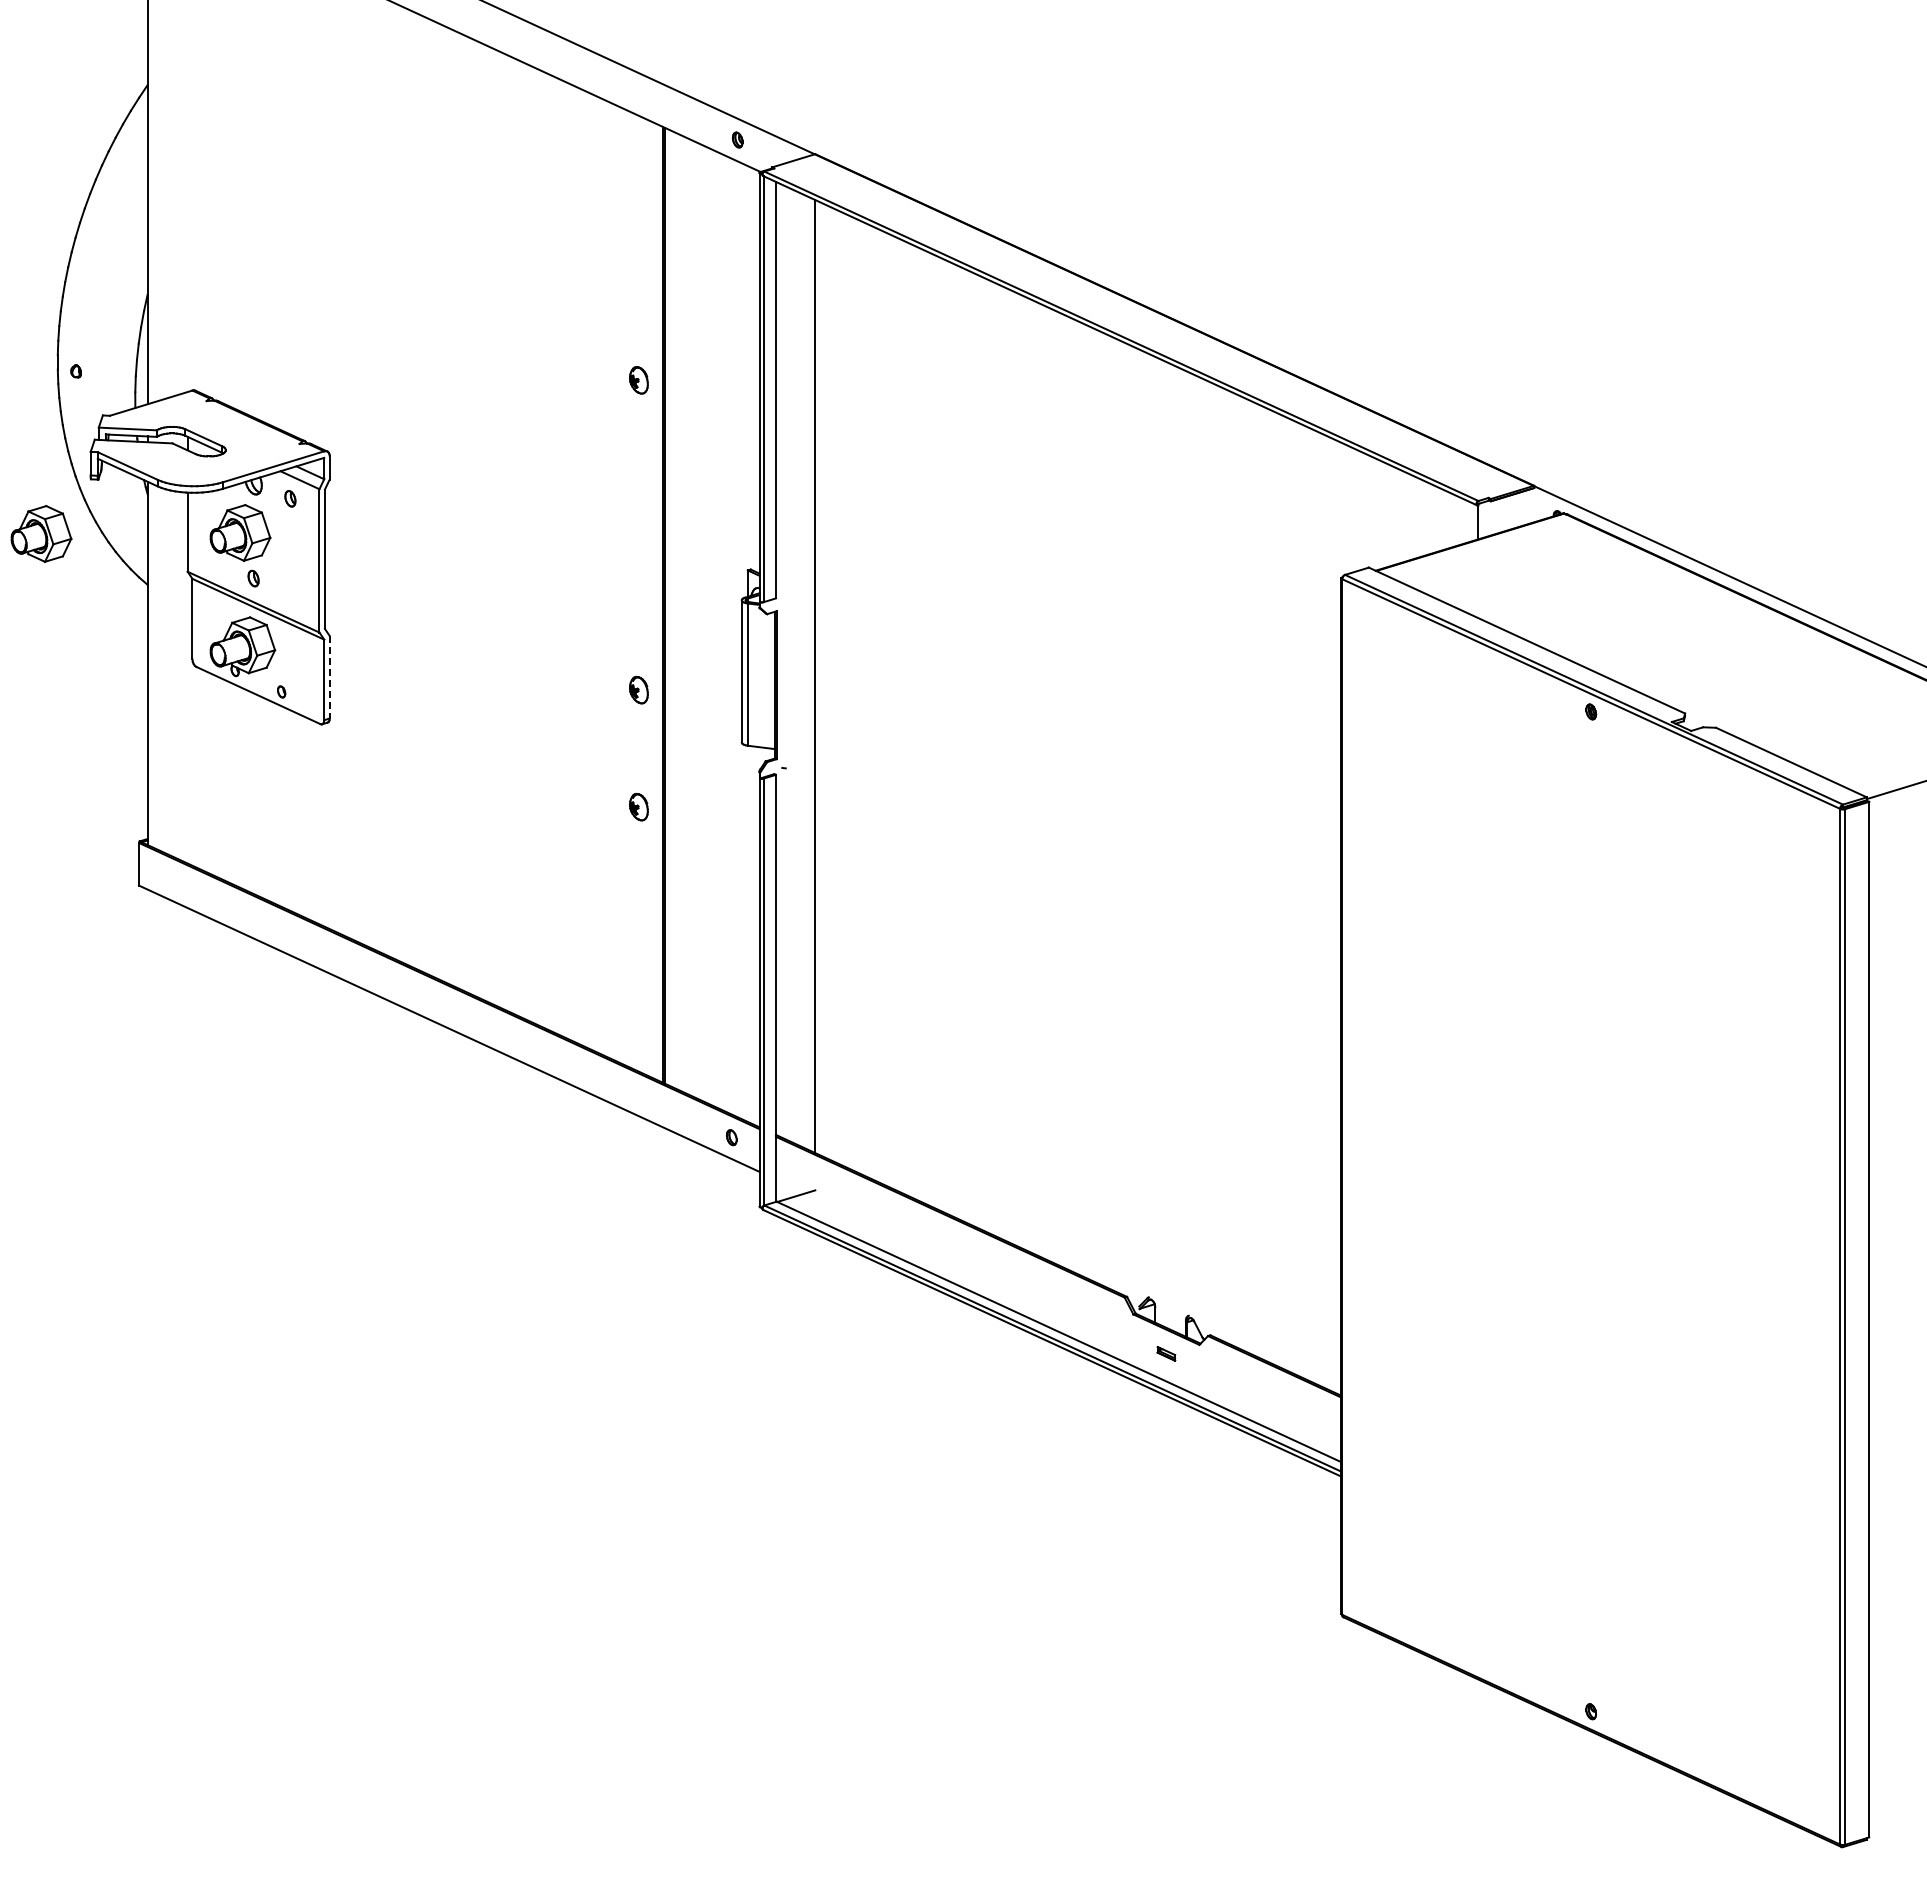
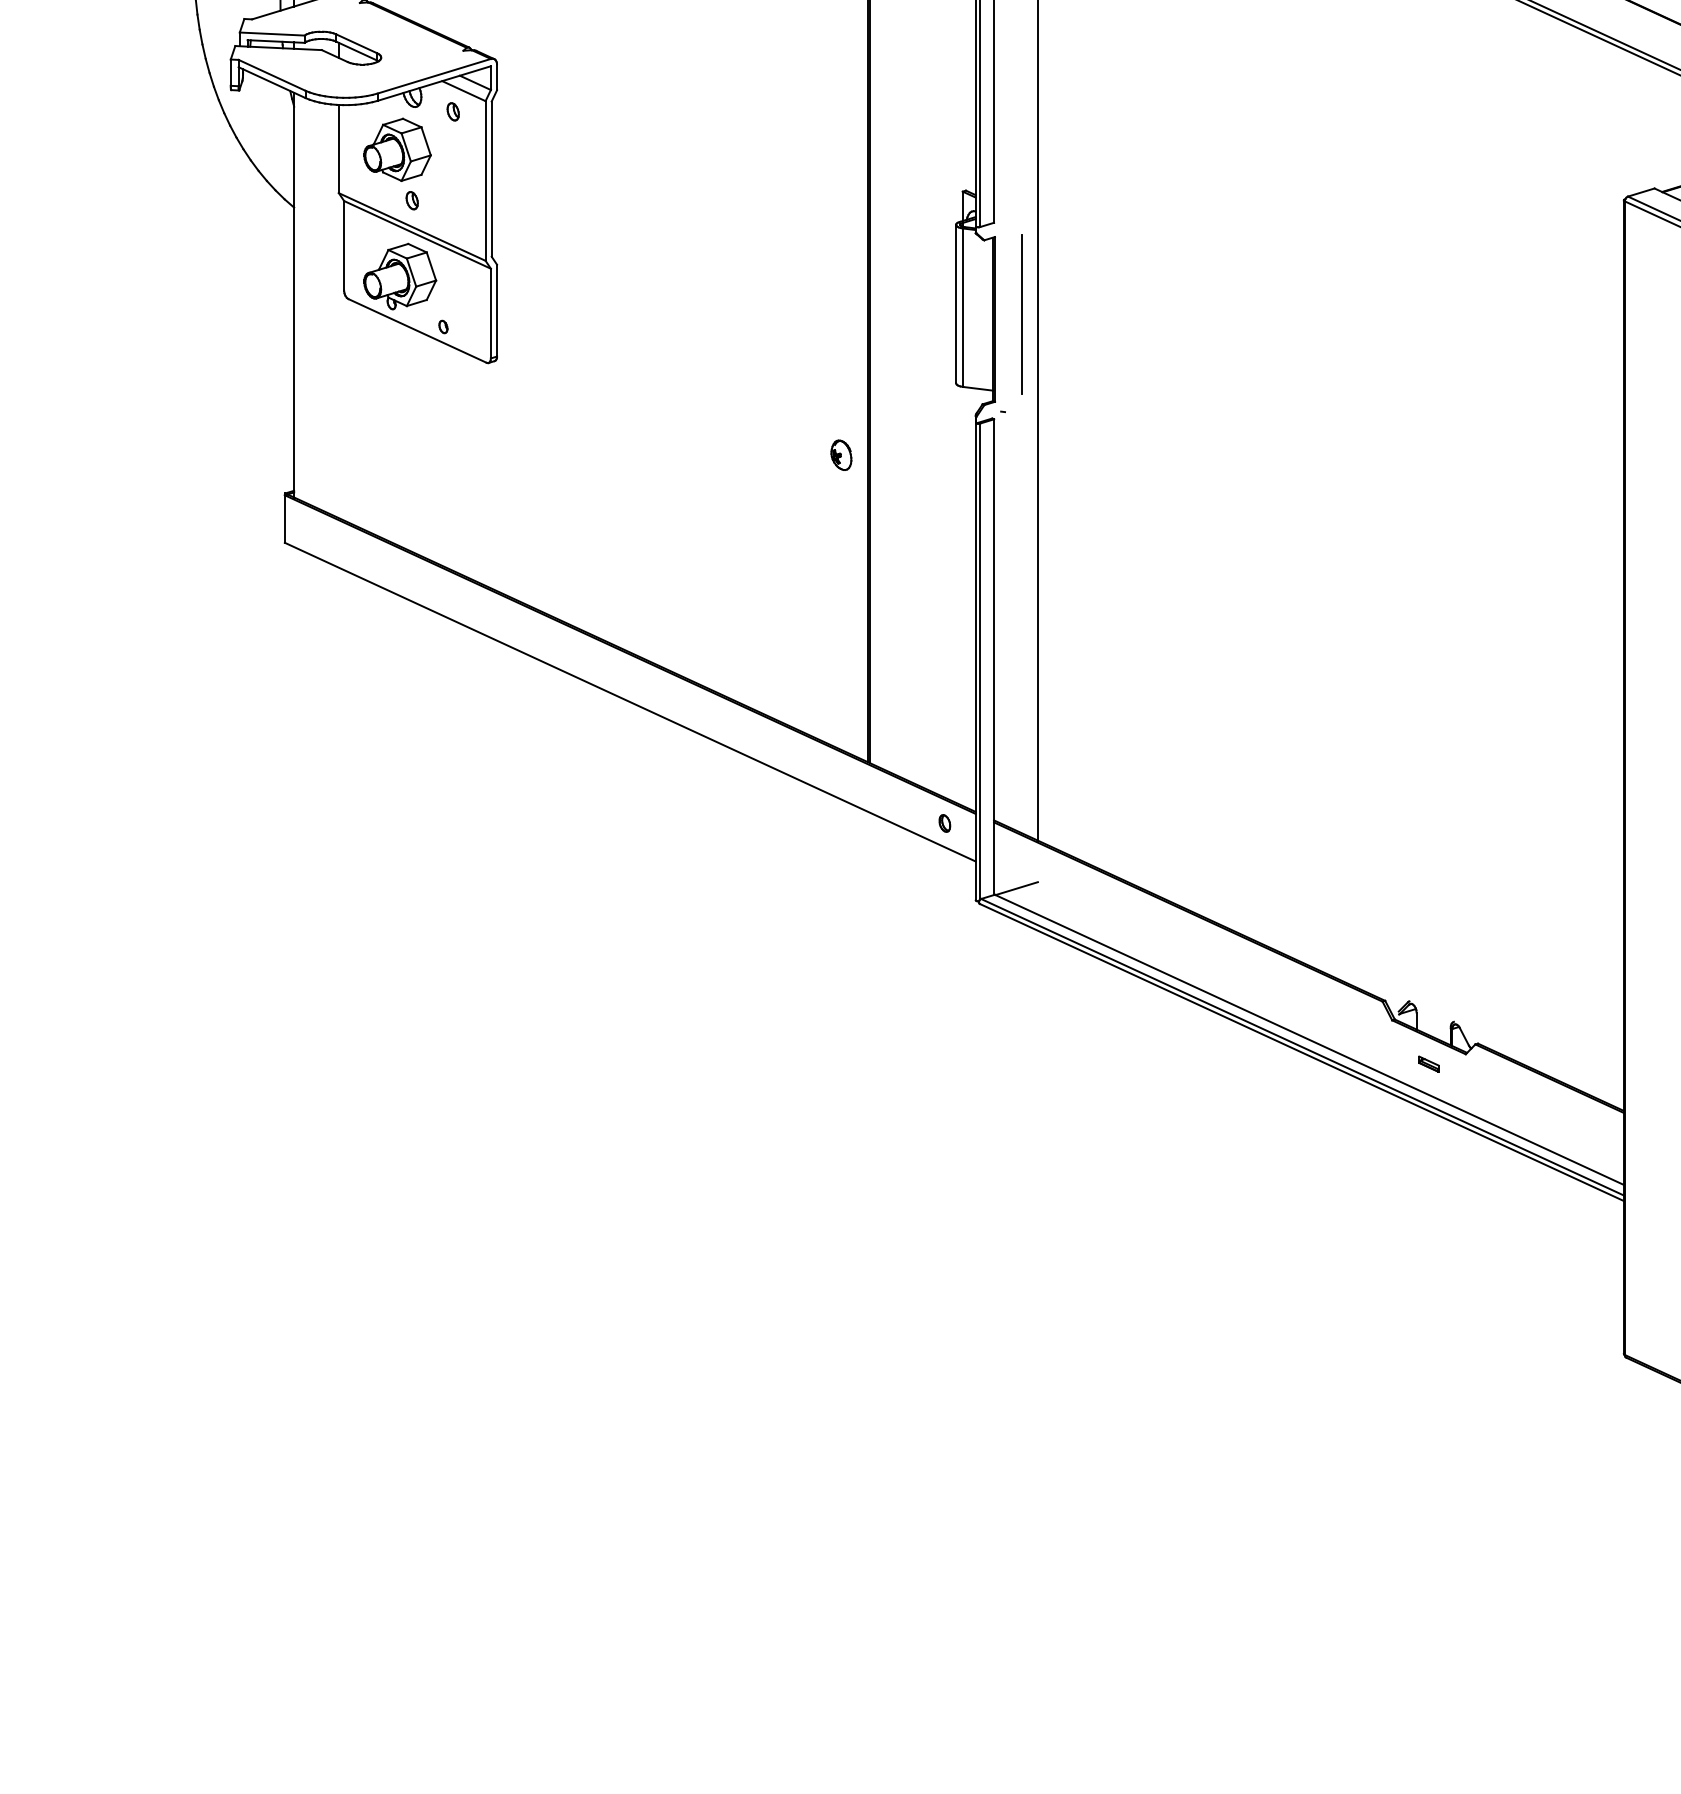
part: (41, 533) -> (175, 150), removed
line: (329, 677) -> (496, 310), dashed -> solid
line: (800, 680) -> (1021, 314), added
part: (638, 689) -> (840, 324), removed

